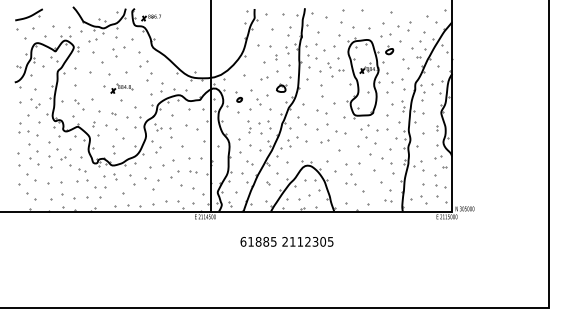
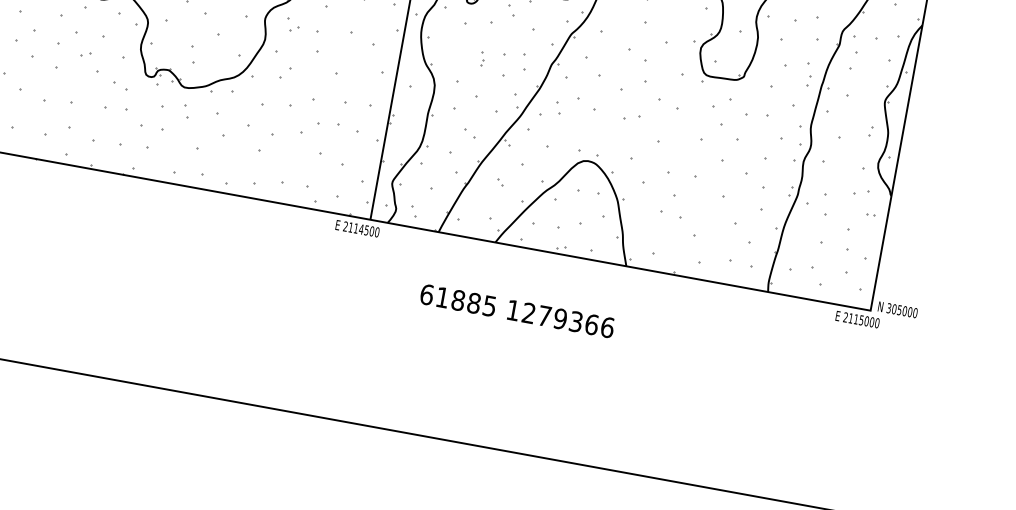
part: (249, 126) -> (482, 58), size x0.6
part: (193, 171) -> (350, 130), size x1.6
part: (388, 200) -> (742, 263), size x1.6
text: (307, 241) -> (559, 318), 2112305 -> 1279366

